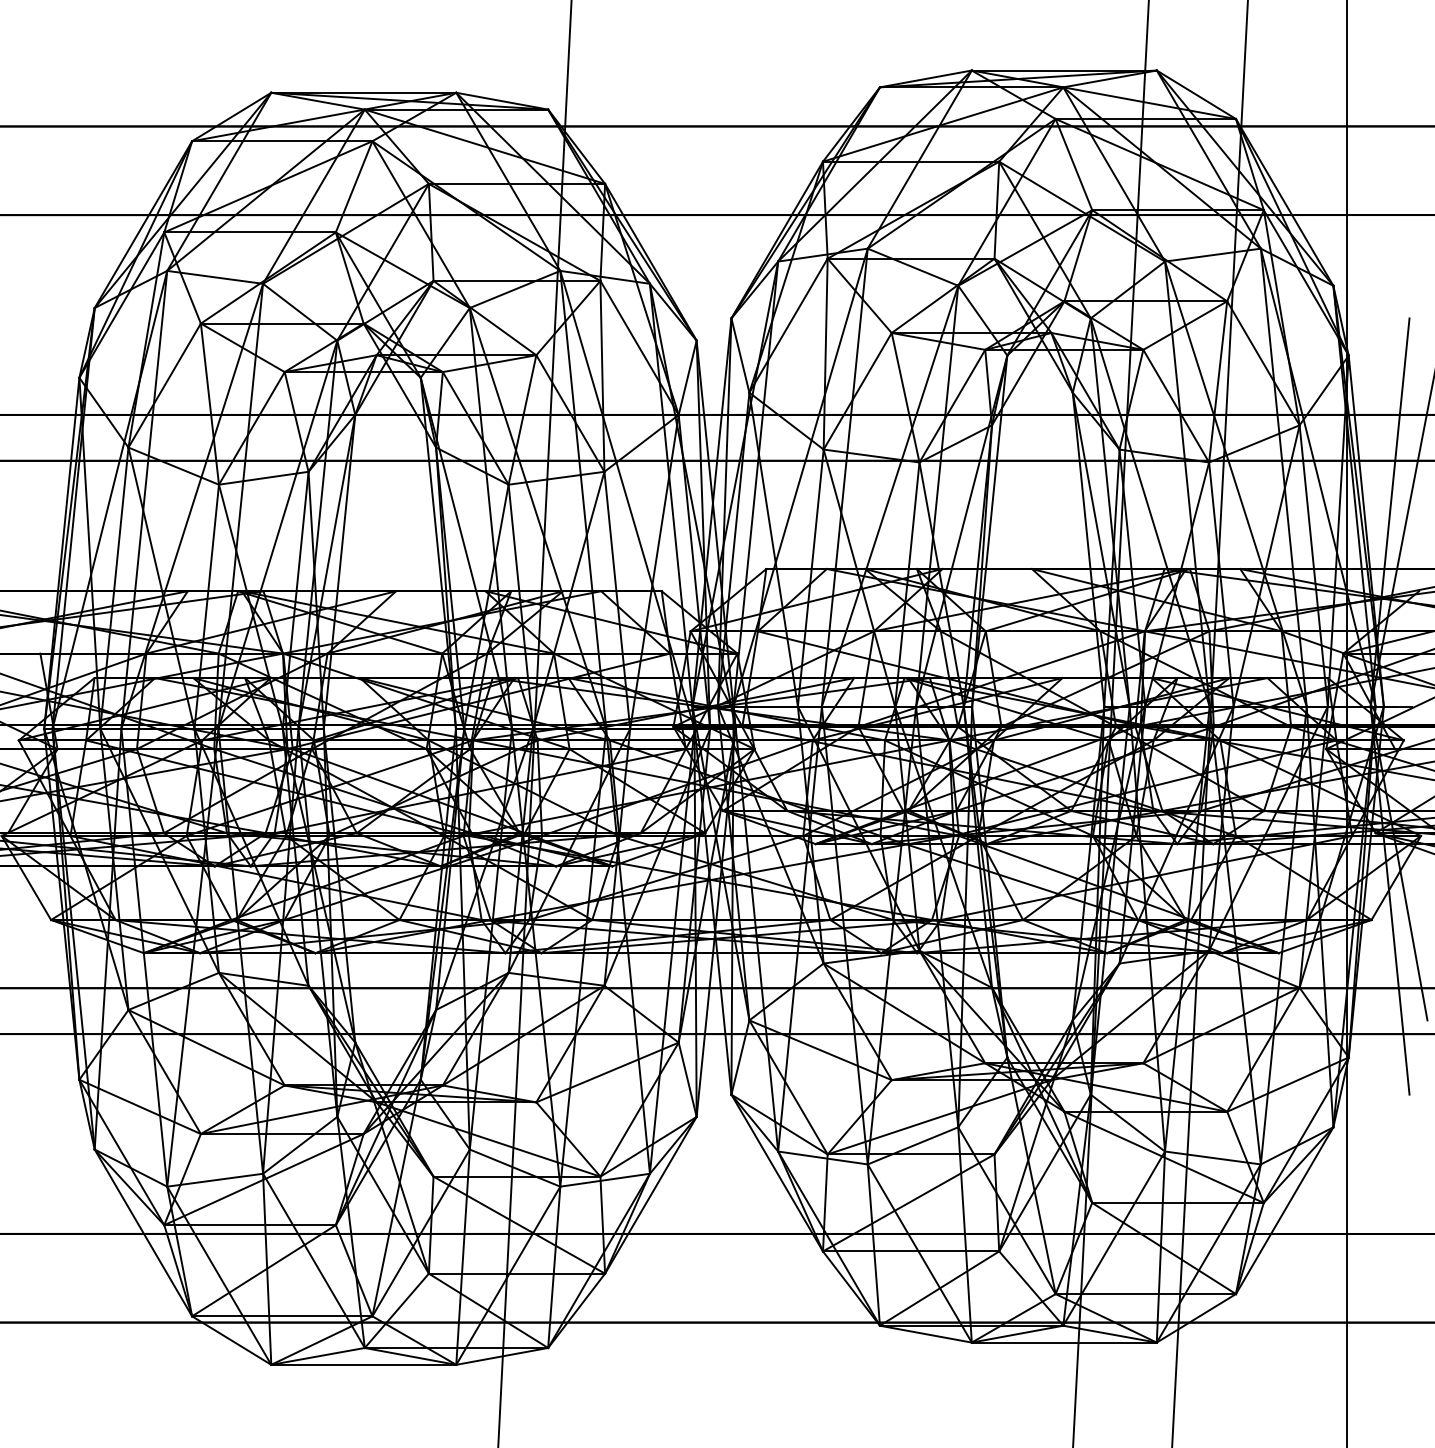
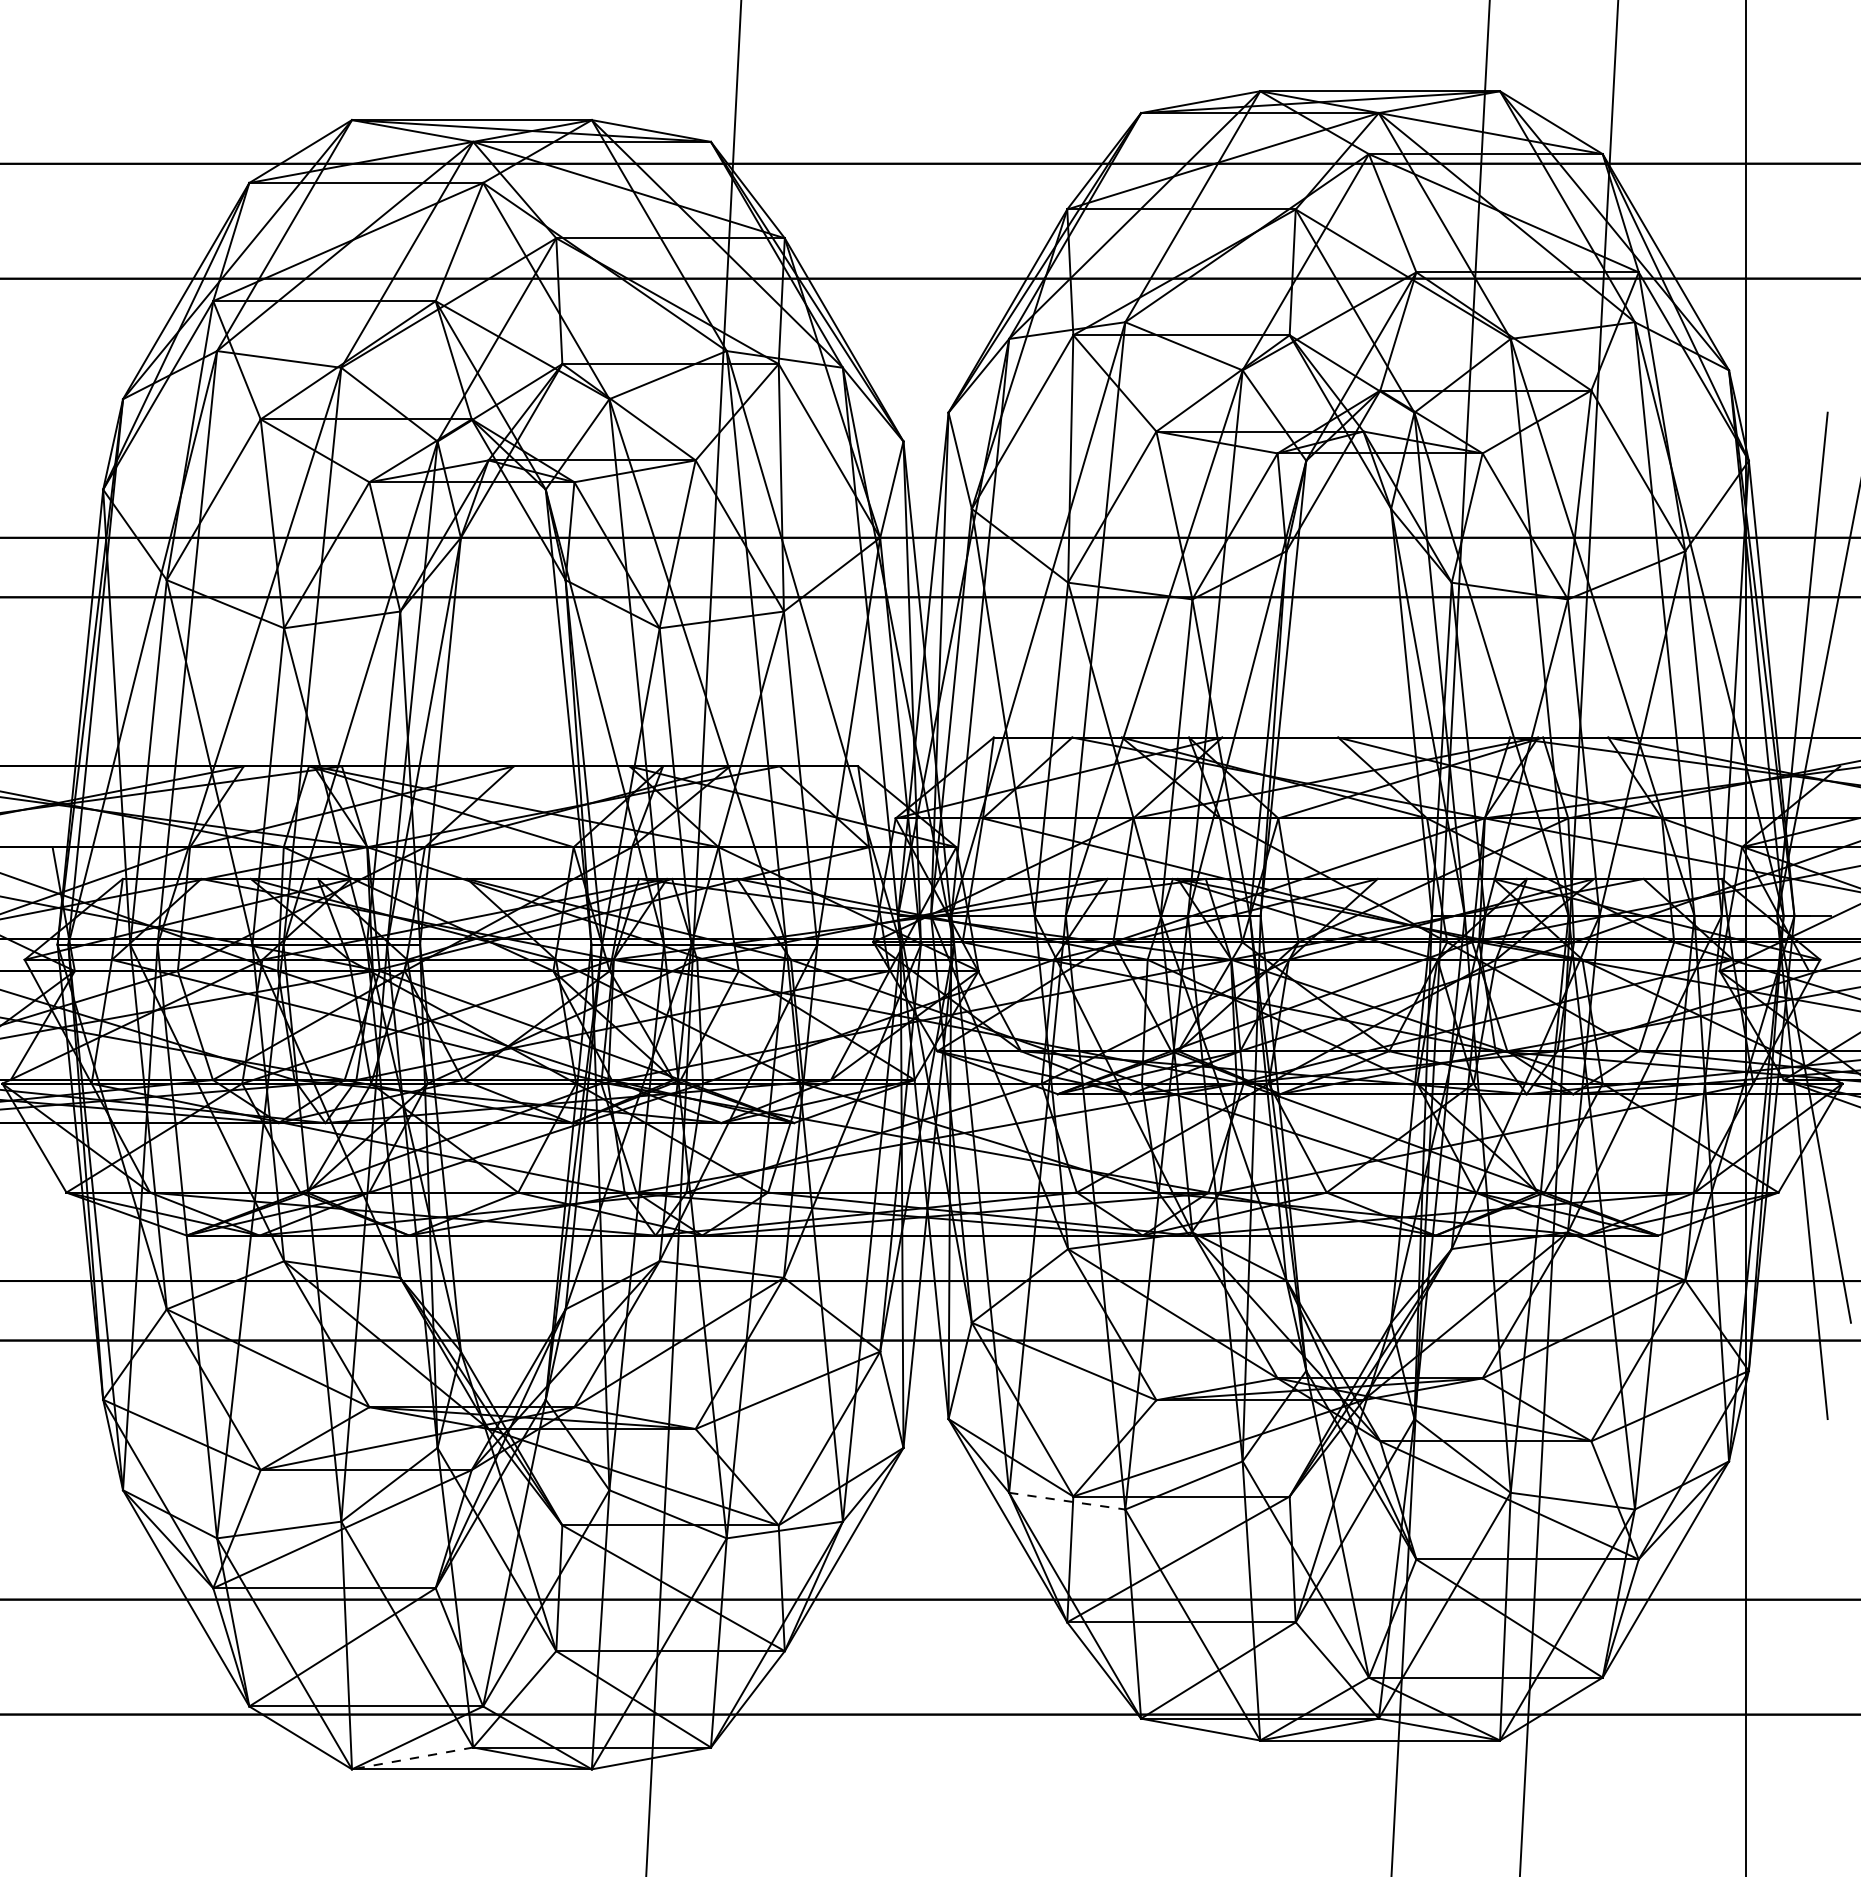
line: (823, 1158) -> (1067, 1501), solid -> dashed
line: (317, 1356) -> (412, 1758), solid -> dashed

